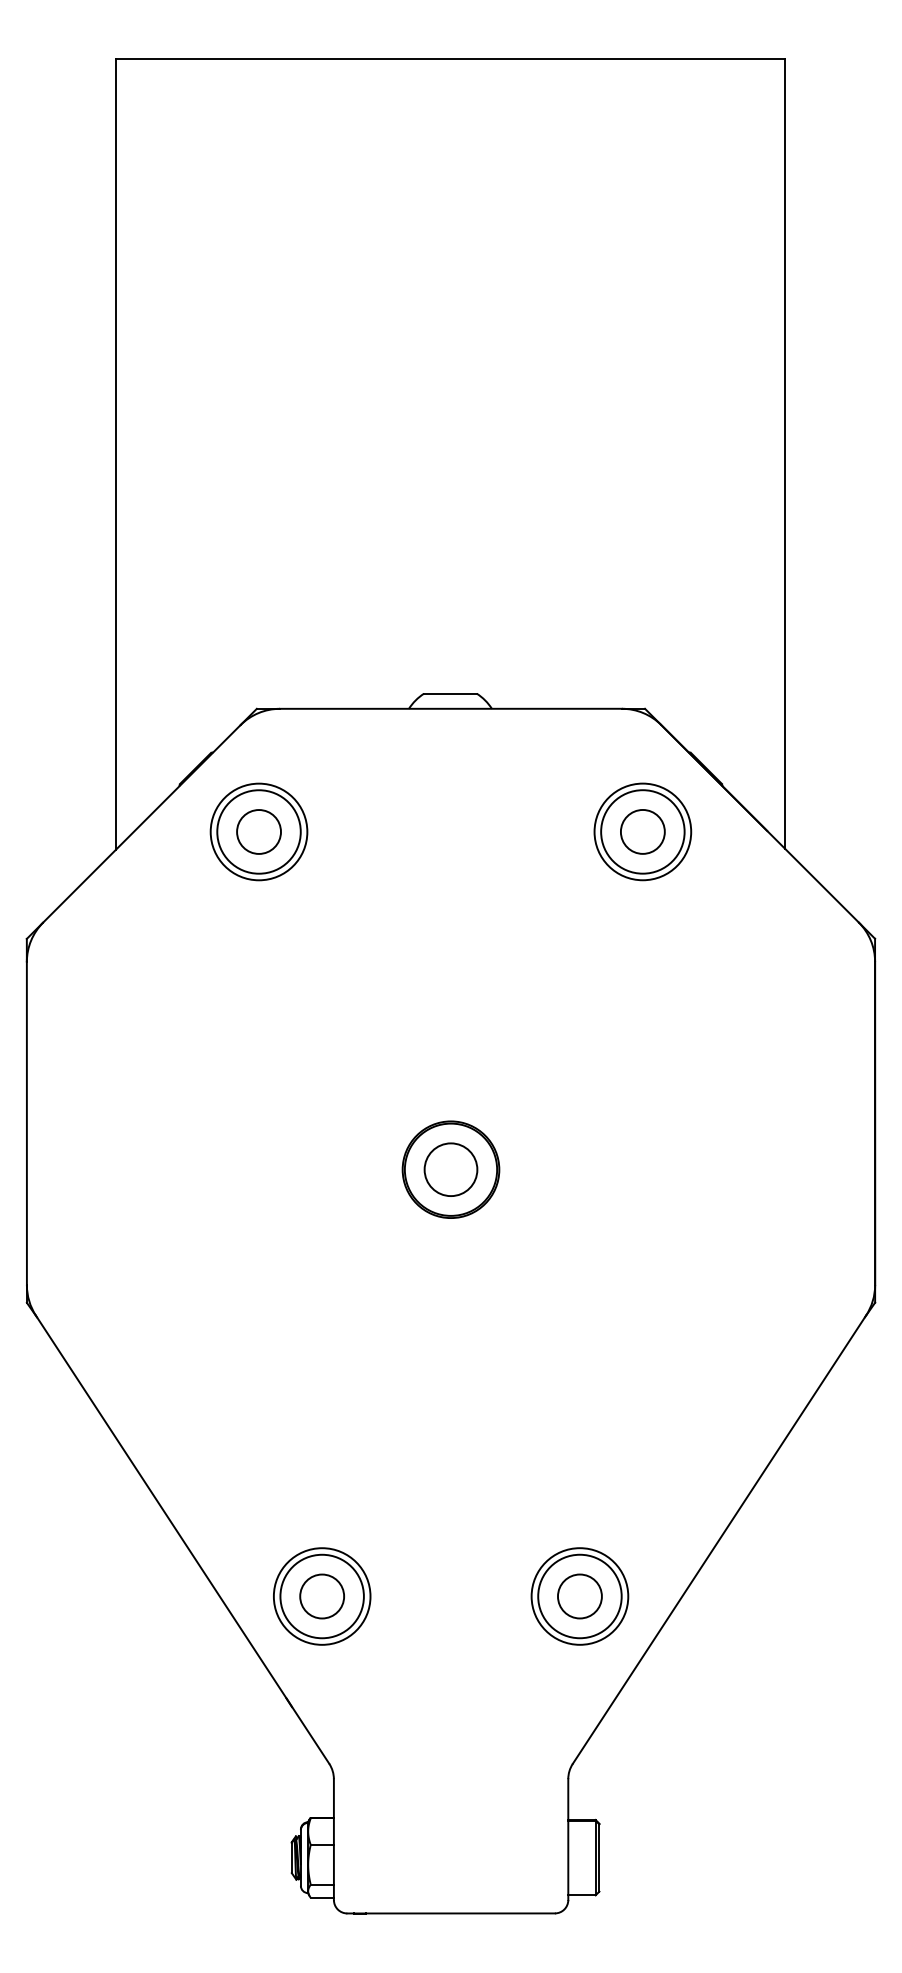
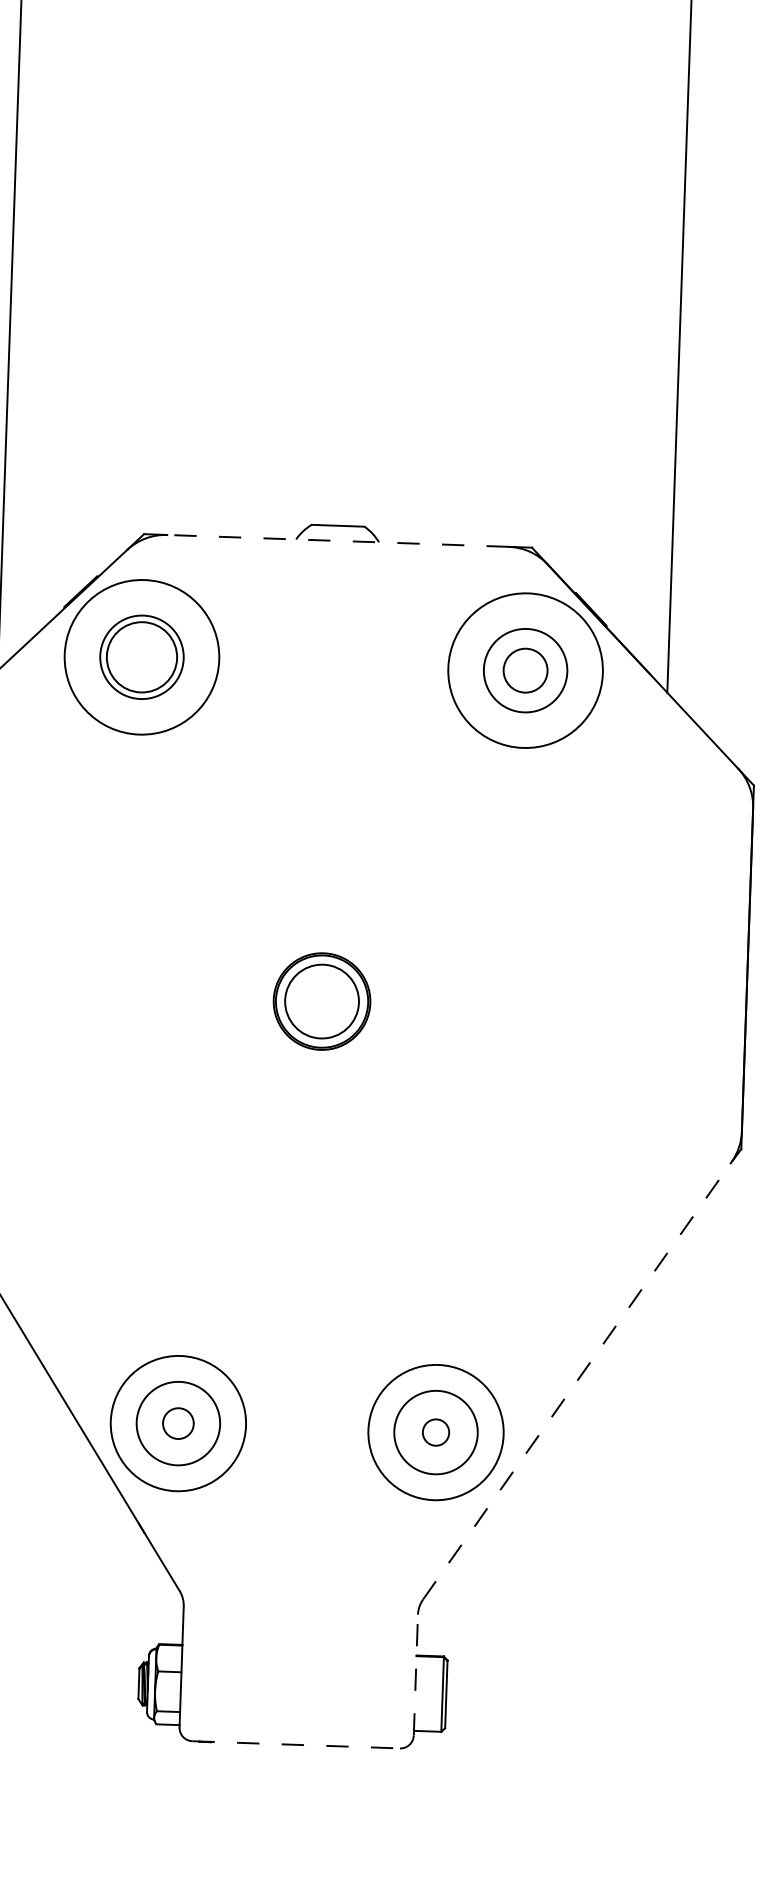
line: (450, 708) -> (337, 540), solid -> dashed
circle: (258, 831) -> (141, 656), size x1.6
circle: (259, 831) -> (142, 656), size x1.6
circle: (642, 831) -> (525, 670), size x1.6
circle: (450, 1169) -> (321, 1001), size x1.4
line: (719, 1539) -> (577, 1380), solid -> dashed
circle: (321, 1596) -> (177, 1423), size x1.4
circle: (322, 1596) -> (178, 1423), size x0.7
circle: (579, 1596) -> (435, 1432), size x0.6
circle: (579, 1596) -> (435, 1432), size x1.4
line: (568, 1839) -> (416, 1675), solid -> dashed
line: (451, 1913) -> (296, 1744), solid -> dashed

